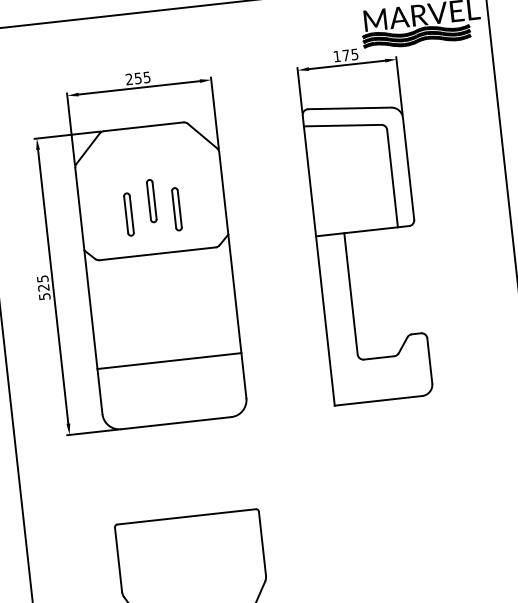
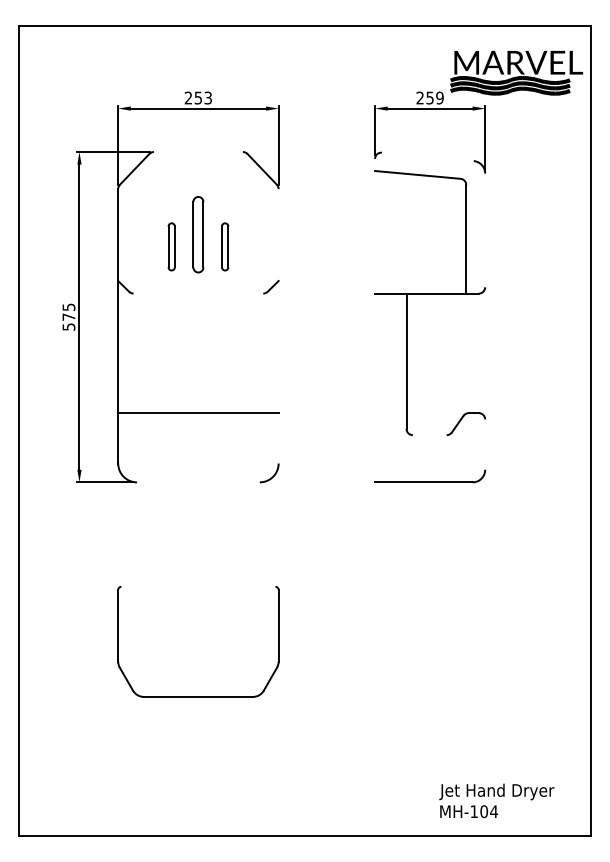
text: (345, 55) -> (429, 97), 175 -> 259
text: (147, 76) -> (208, 97), 255 -> 253
line: (349, 108) -> (427, 156), removed
line: (142, 127) -> (197, 152), removed
line: (408, 168) -> (485, 230), removed
part: (151, 200) -> (198, 234), size x1.6
line: (157, 253) -> (198, 293), removed
line: (319, 260) -> (375, 320), removed
line: (232, 275) -> (278, 326), removed
text: (43, 287) -> (68, 316), 525 -> 575
line: (378, 358) -> (429, 435), removed
line: (430, 360) -> (485, 444), removed
line: (176, 423) -> (198, 482), removed
line: (186, 516) -> (198, 586), removed

